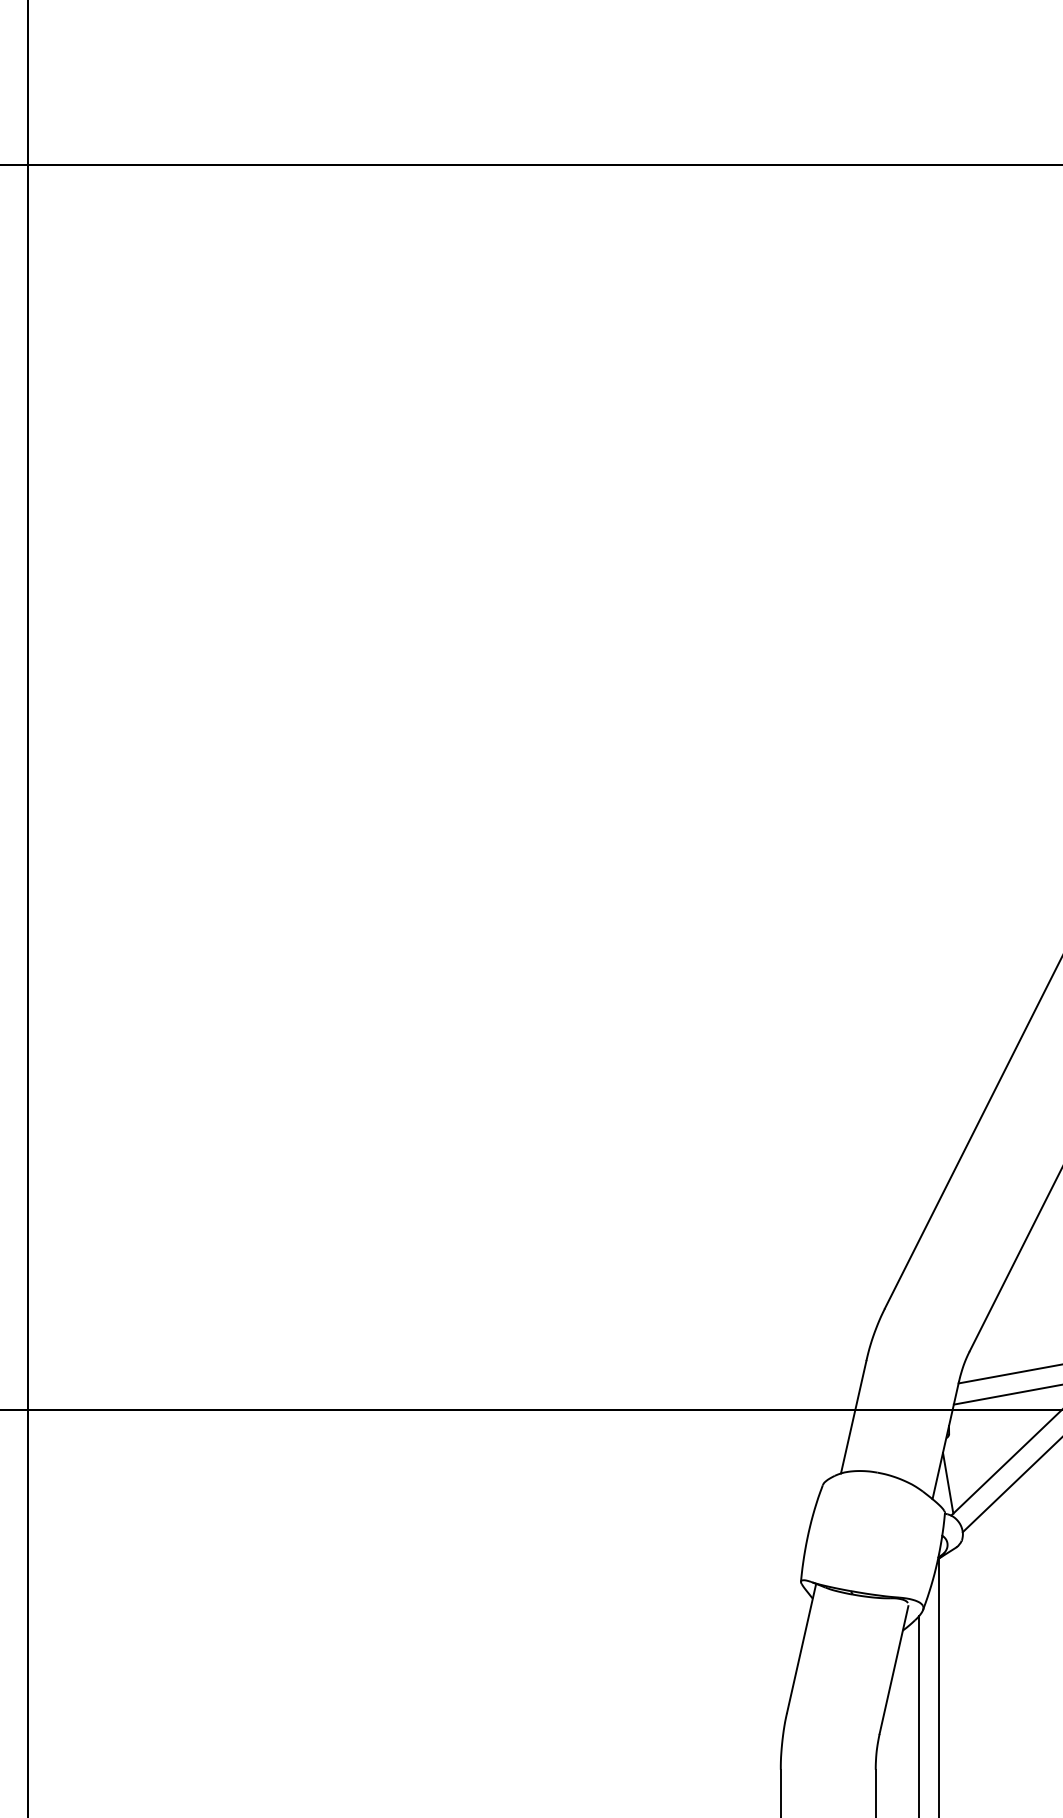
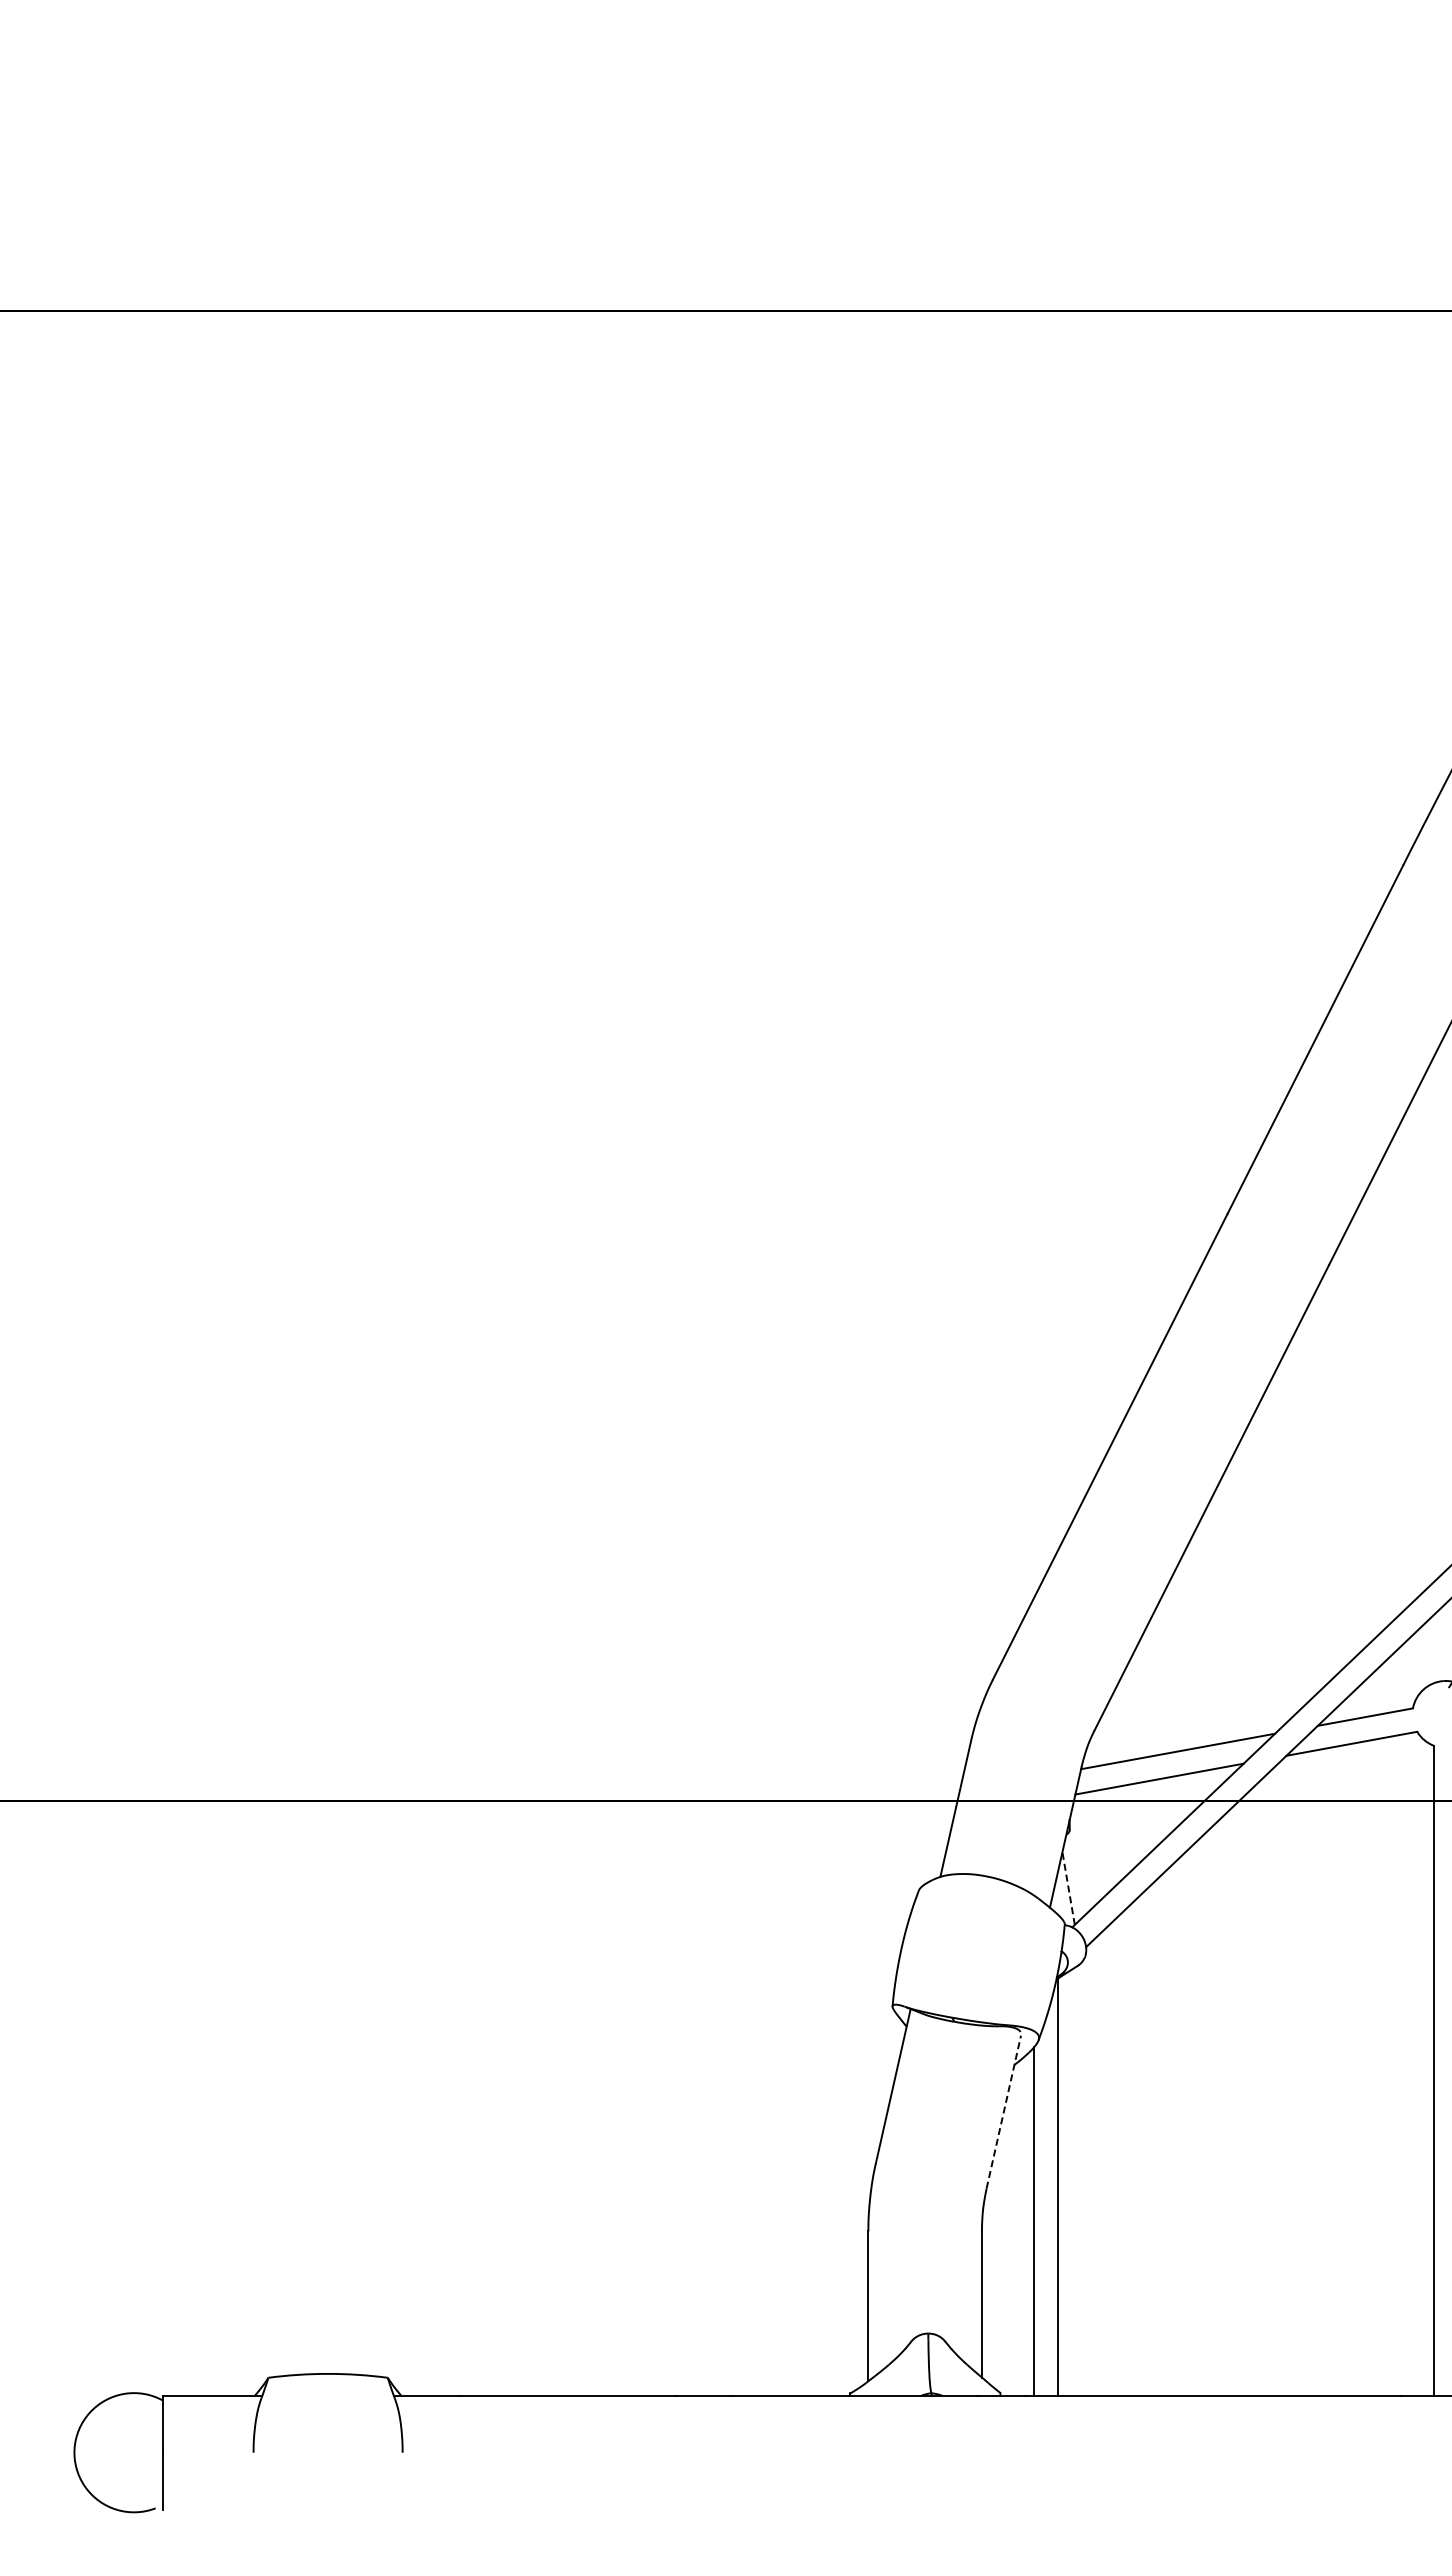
line: (948, 1483) -> (1068, 1888), solid -> dashed
line: (893, 1669) -> (1003, 2111), solid -> dashed

